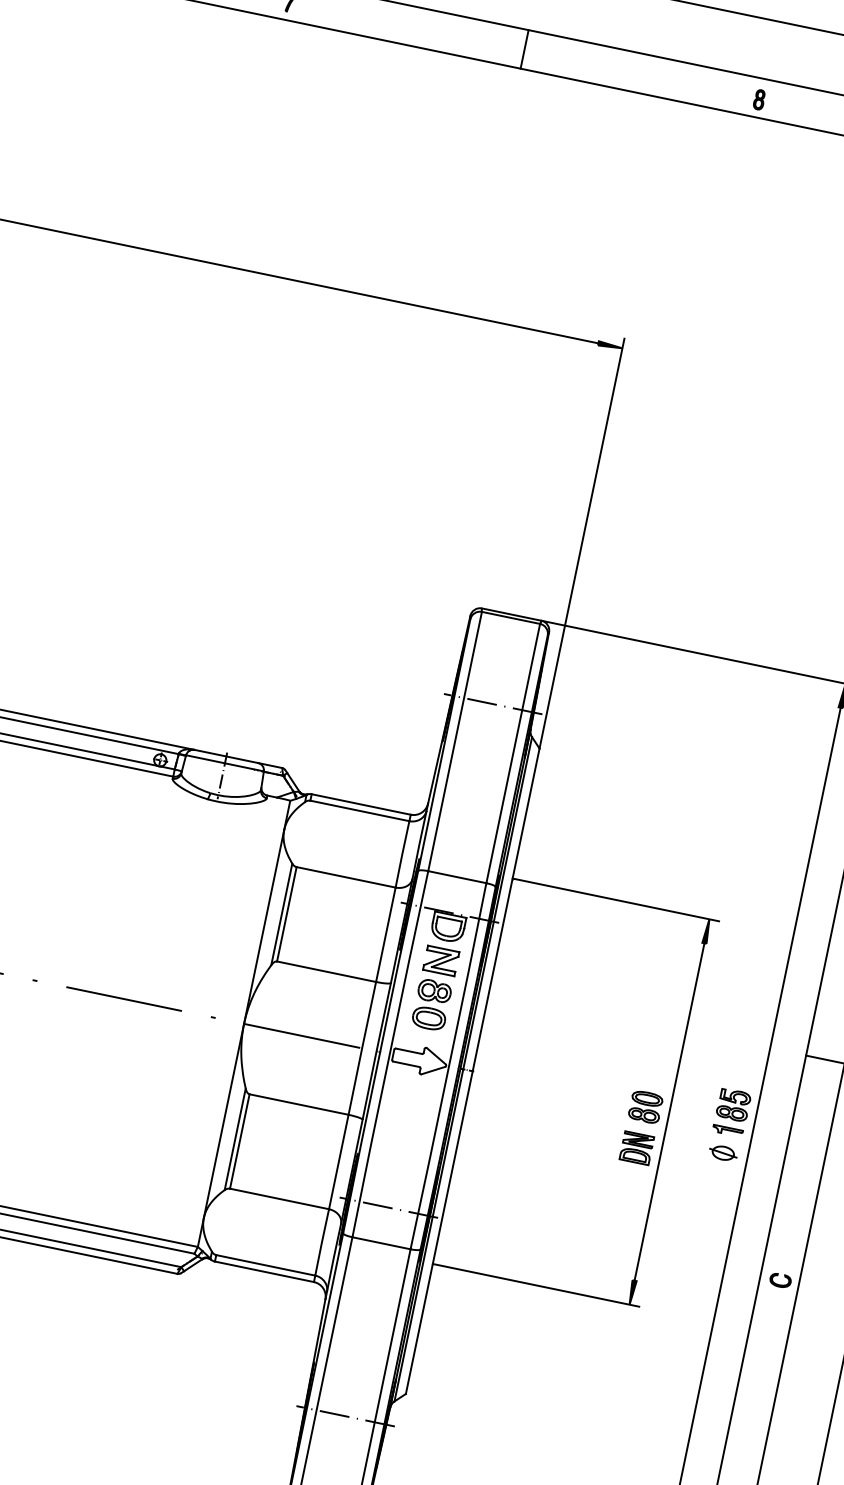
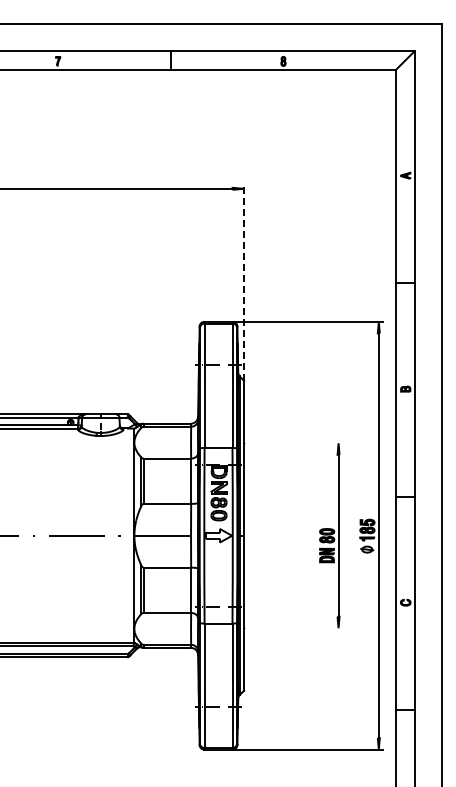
line: (582, 543) -> (244, 282), solid -> dashed
line: (615, 900) -> (293, 443), removed
line: (535, 1285) -> (293, 628), removed

